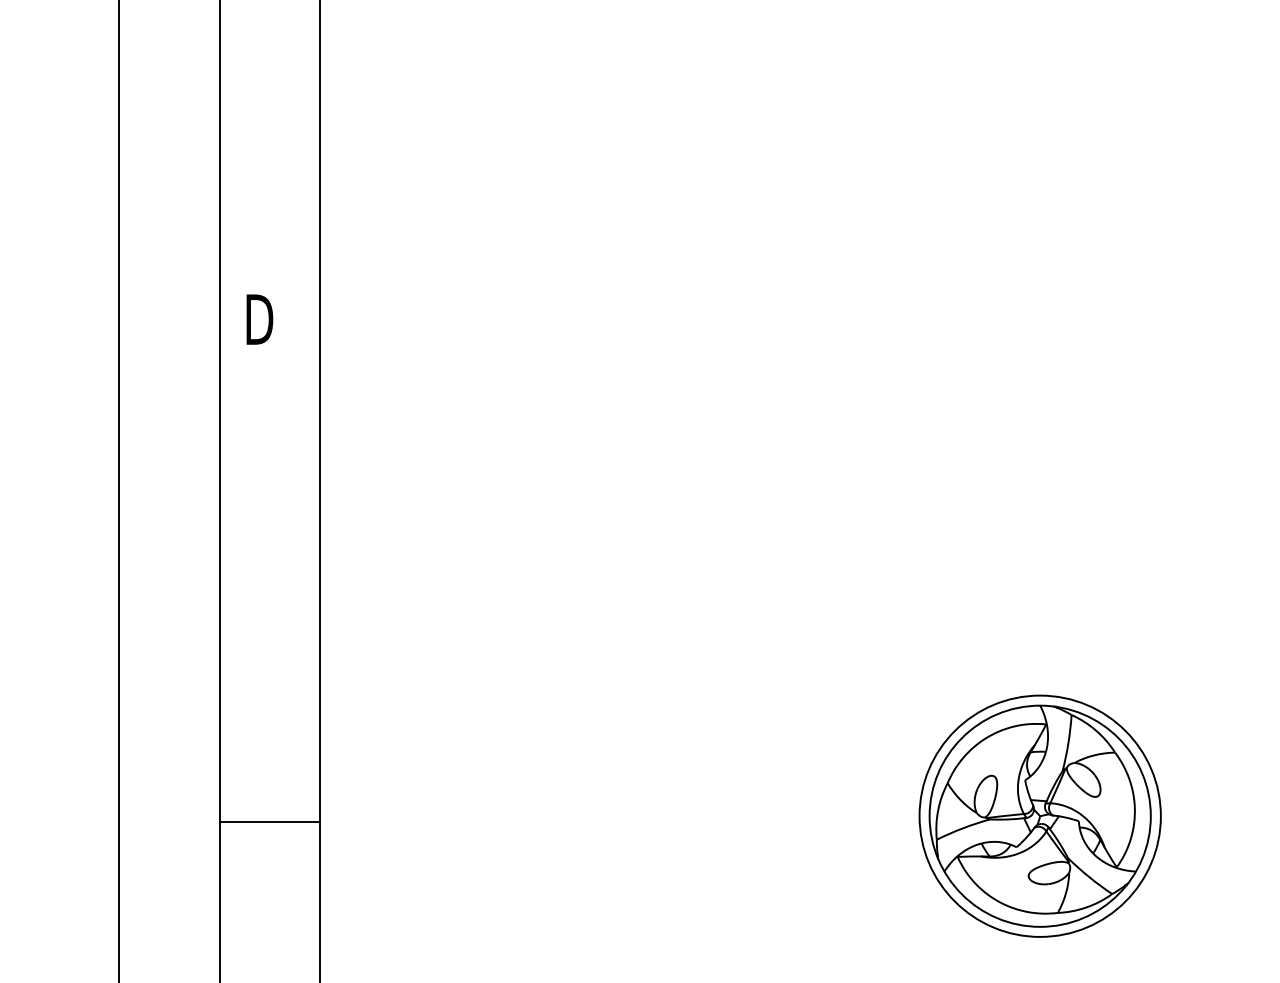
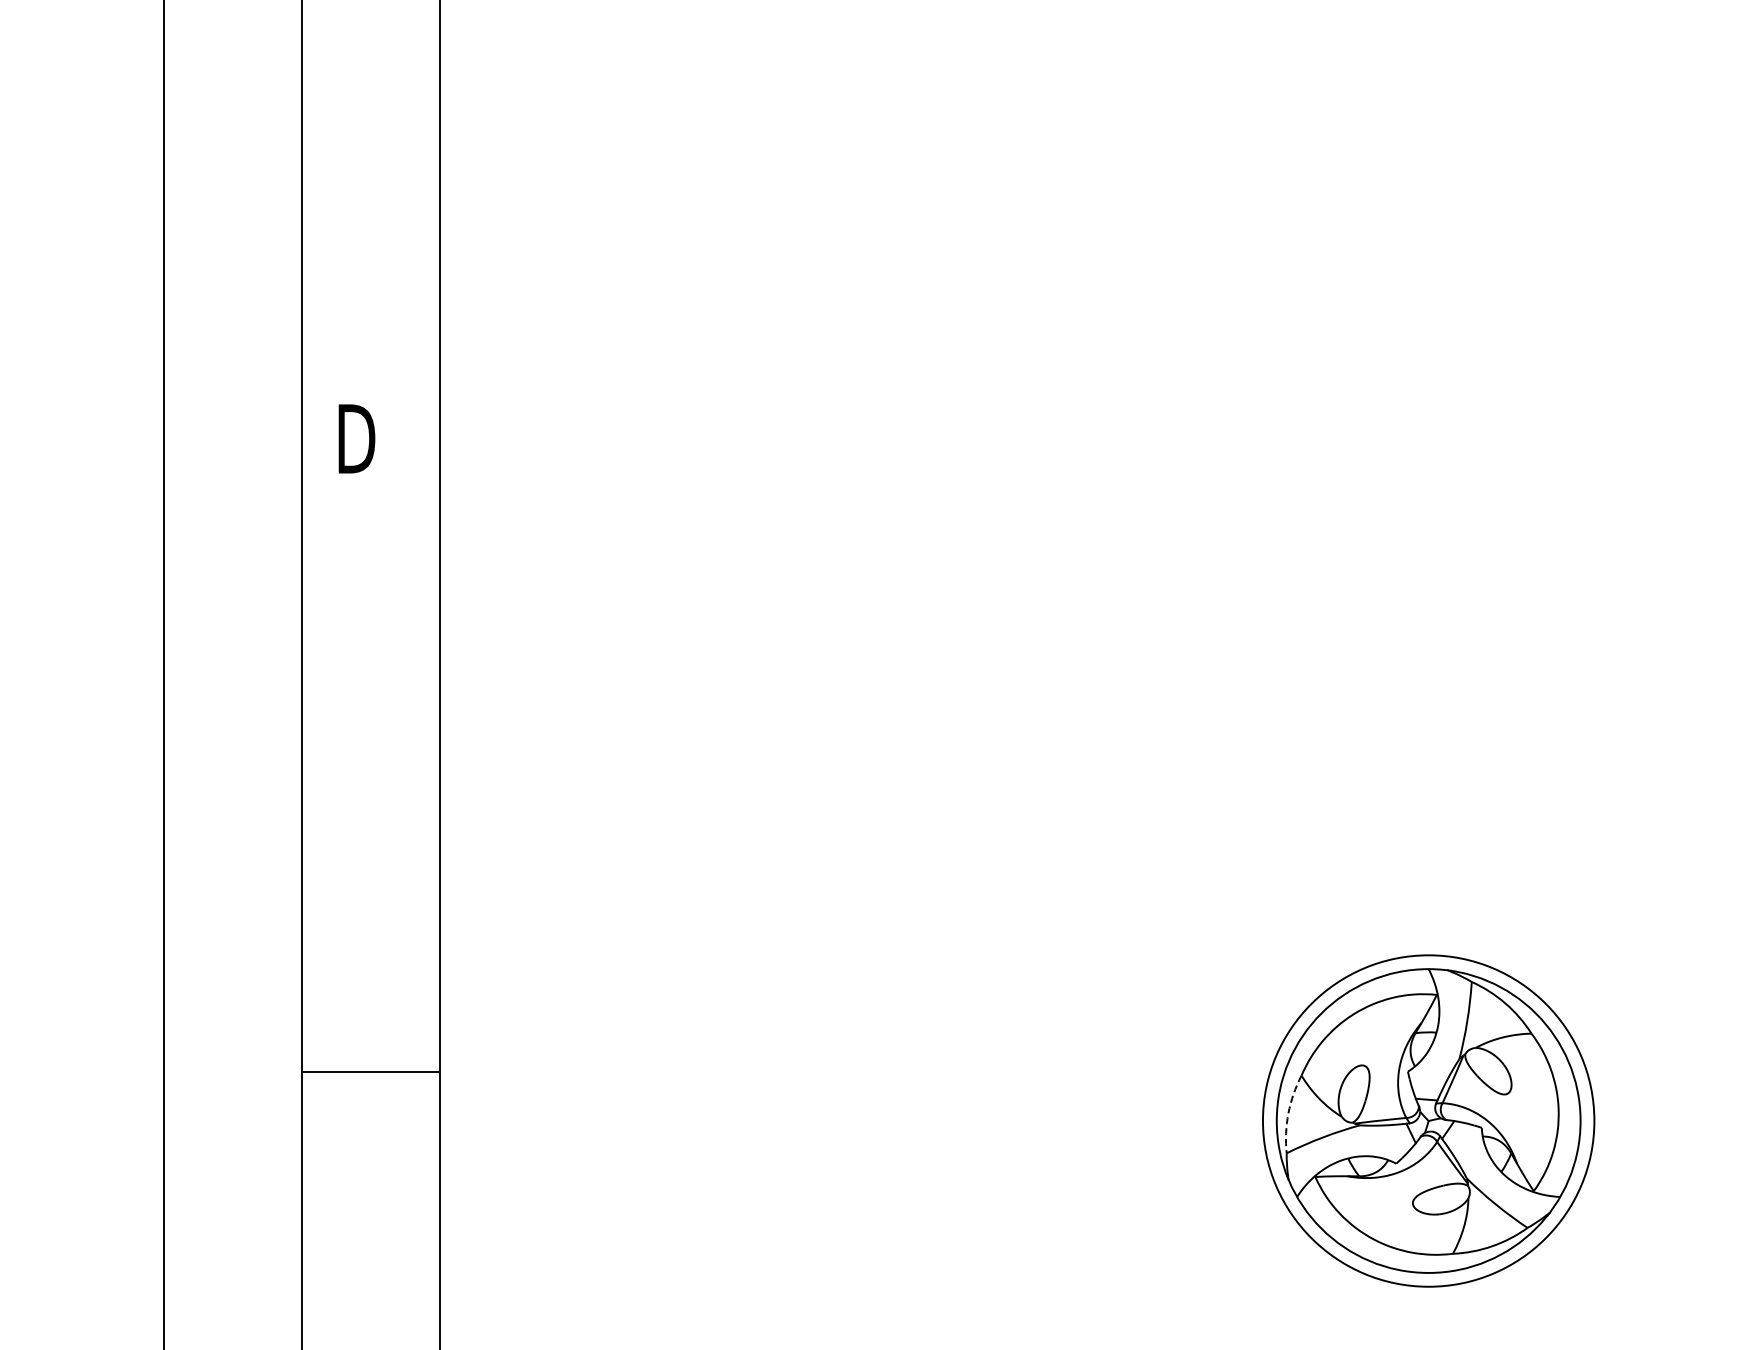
arc: (938, 810) -> (1288, 1113), solid -> dashed
line: (269, 822) -> (370, 1072), moved

